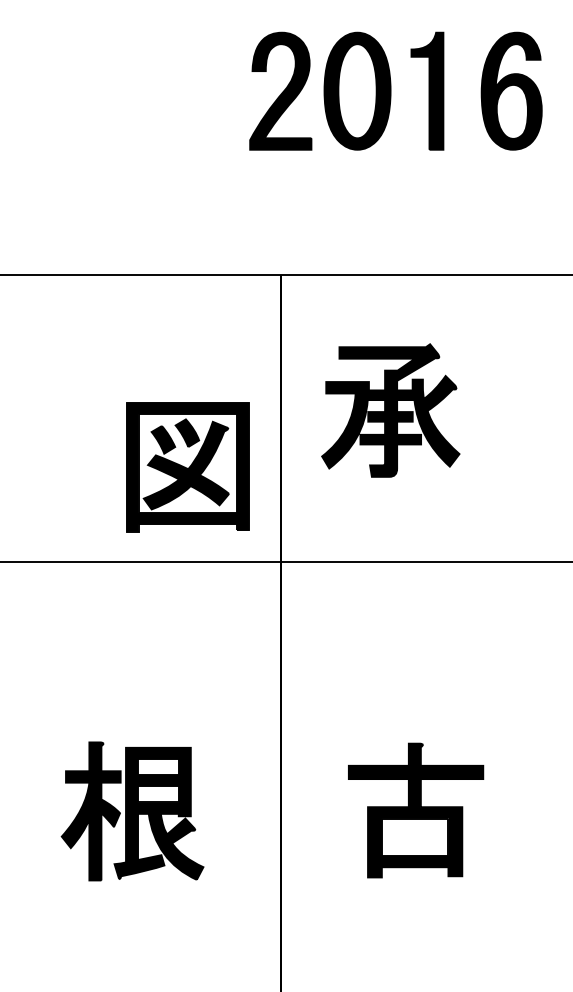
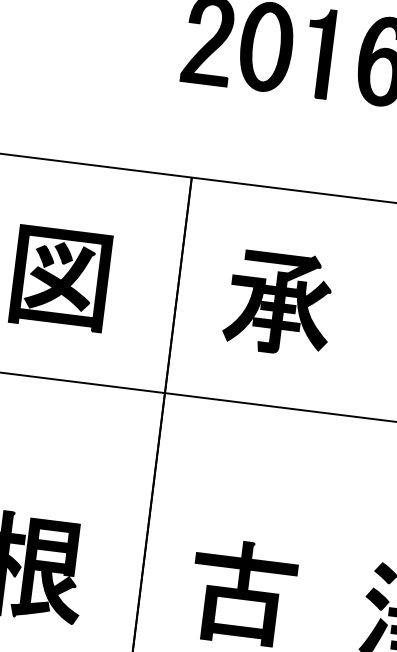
part: (390, 410) -> (278, 302), moved
part: (187, 467) -> (60, 279), moved

